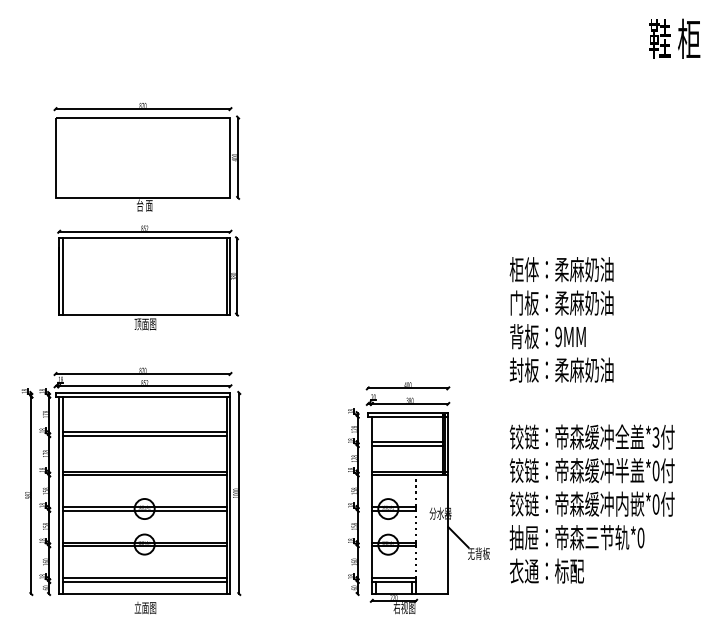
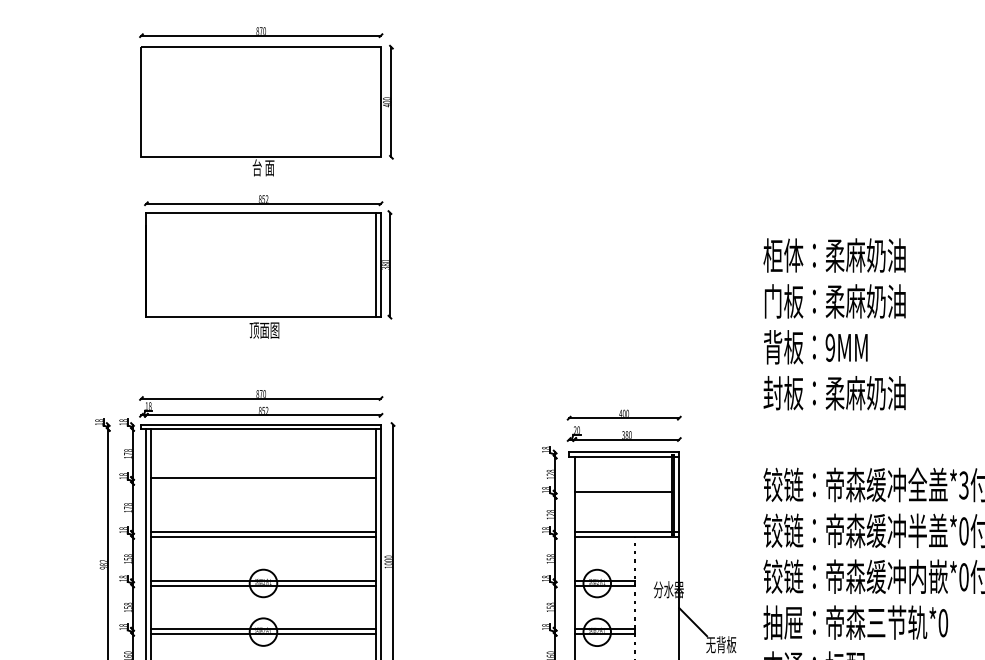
line: (62, 276) -> (150, 264), removed
line: (144, 436) -> (263, 484), removed
line: (406, 446) -> (622, 497), removed

